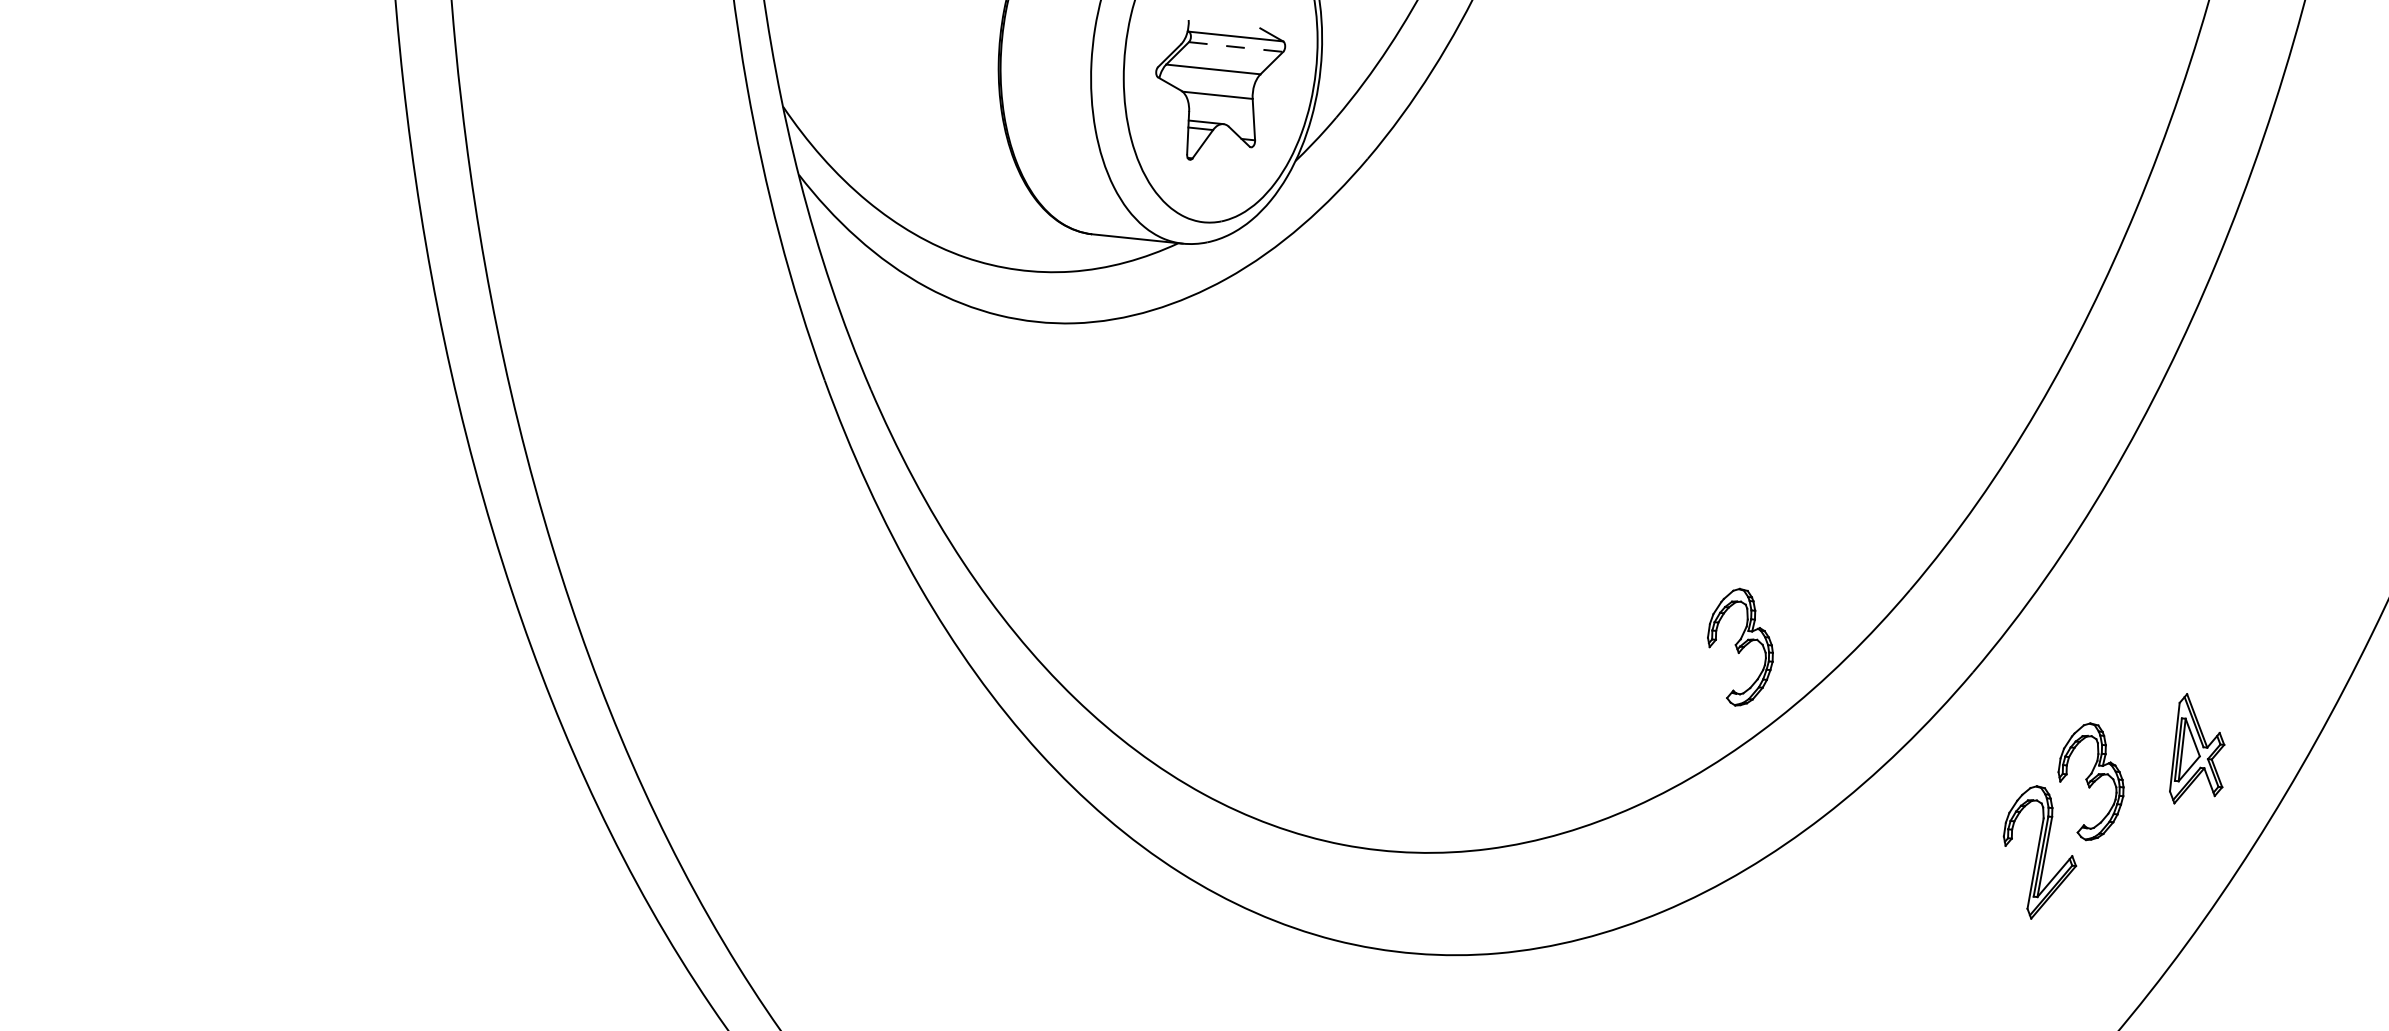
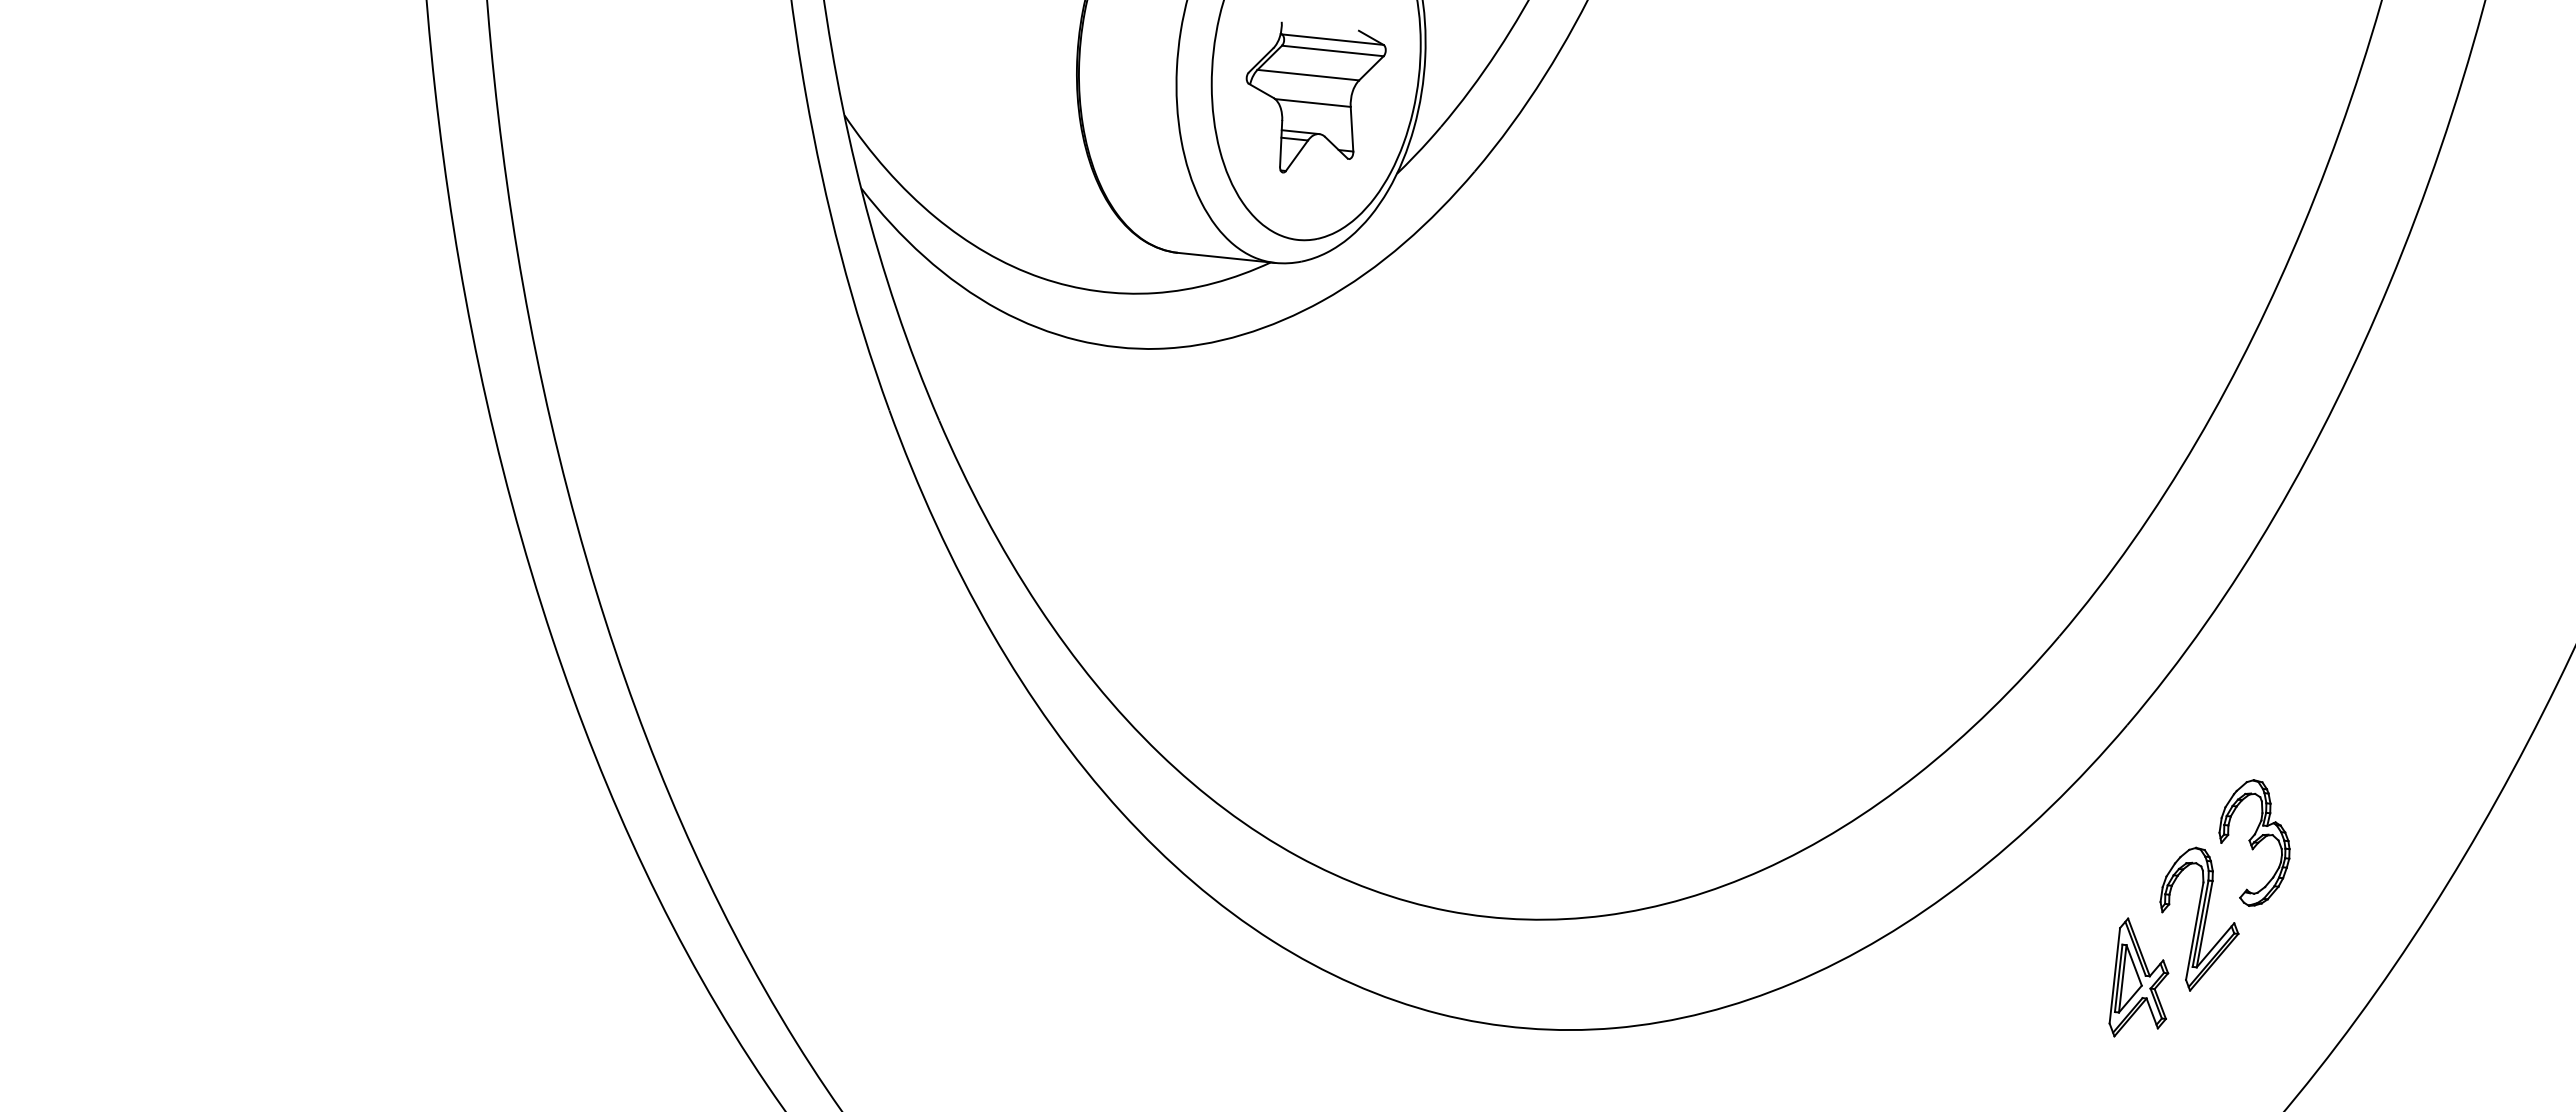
line: (1236, 47) -> (1333, 51), dashed -> solid
part: (1740, 646) -> (1876, 697), removed
part: (2196, 748) -> (2138, 977), moved

